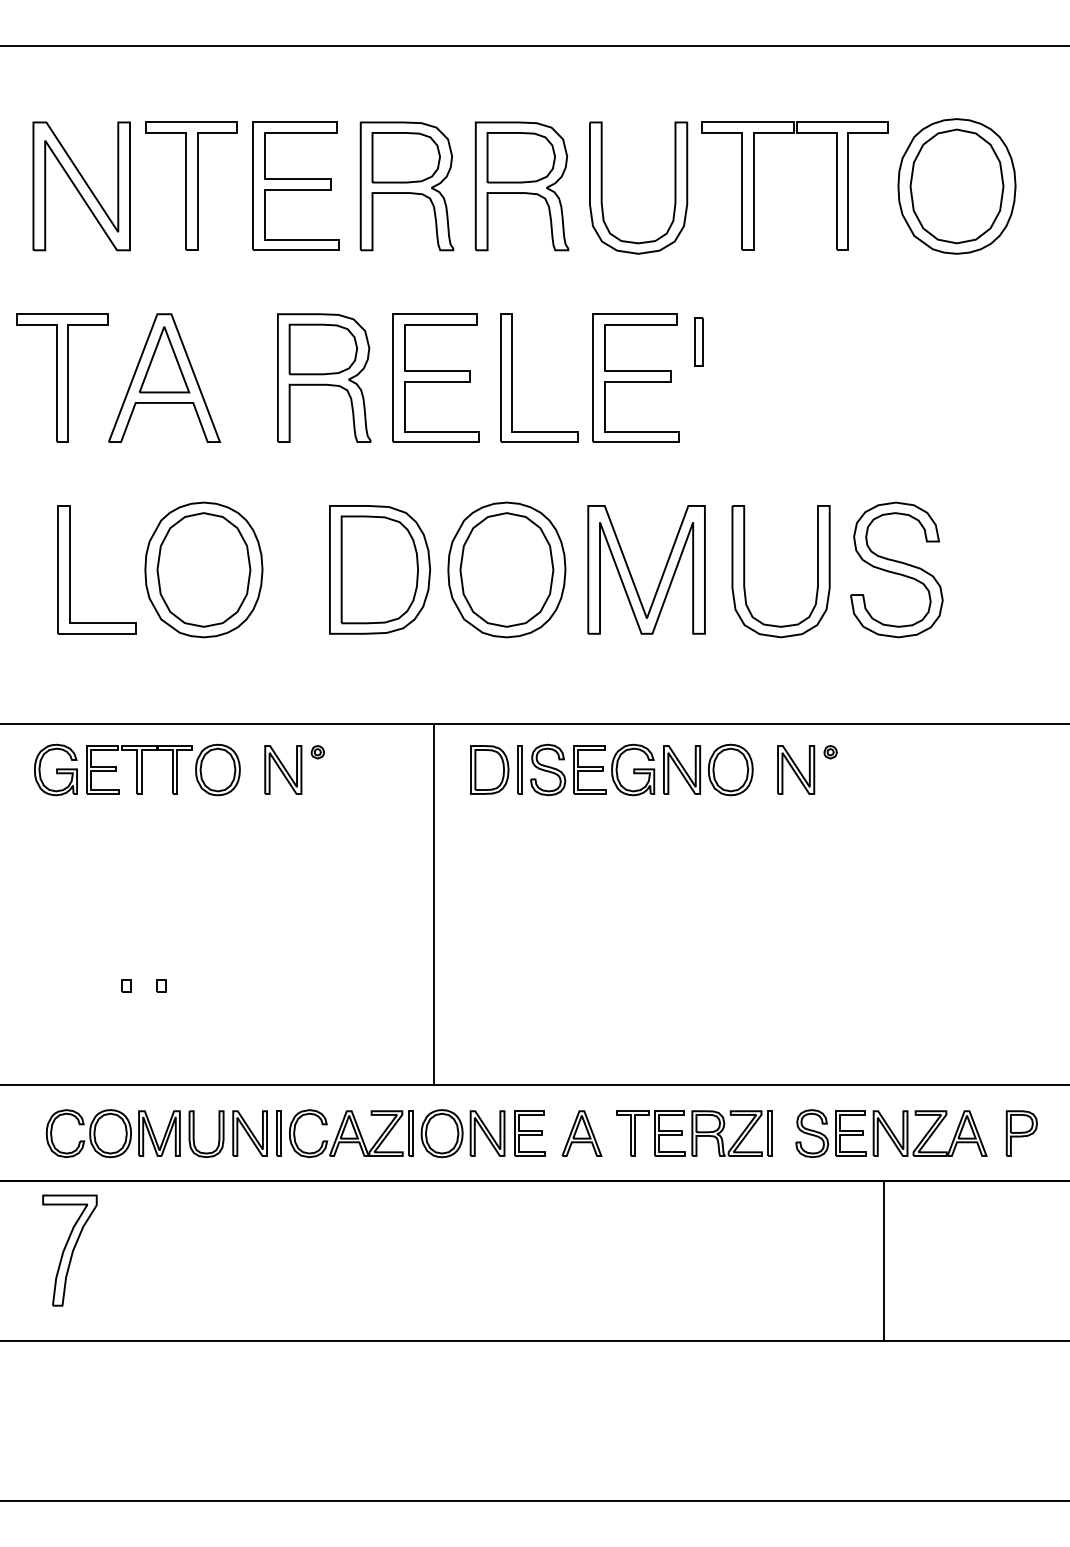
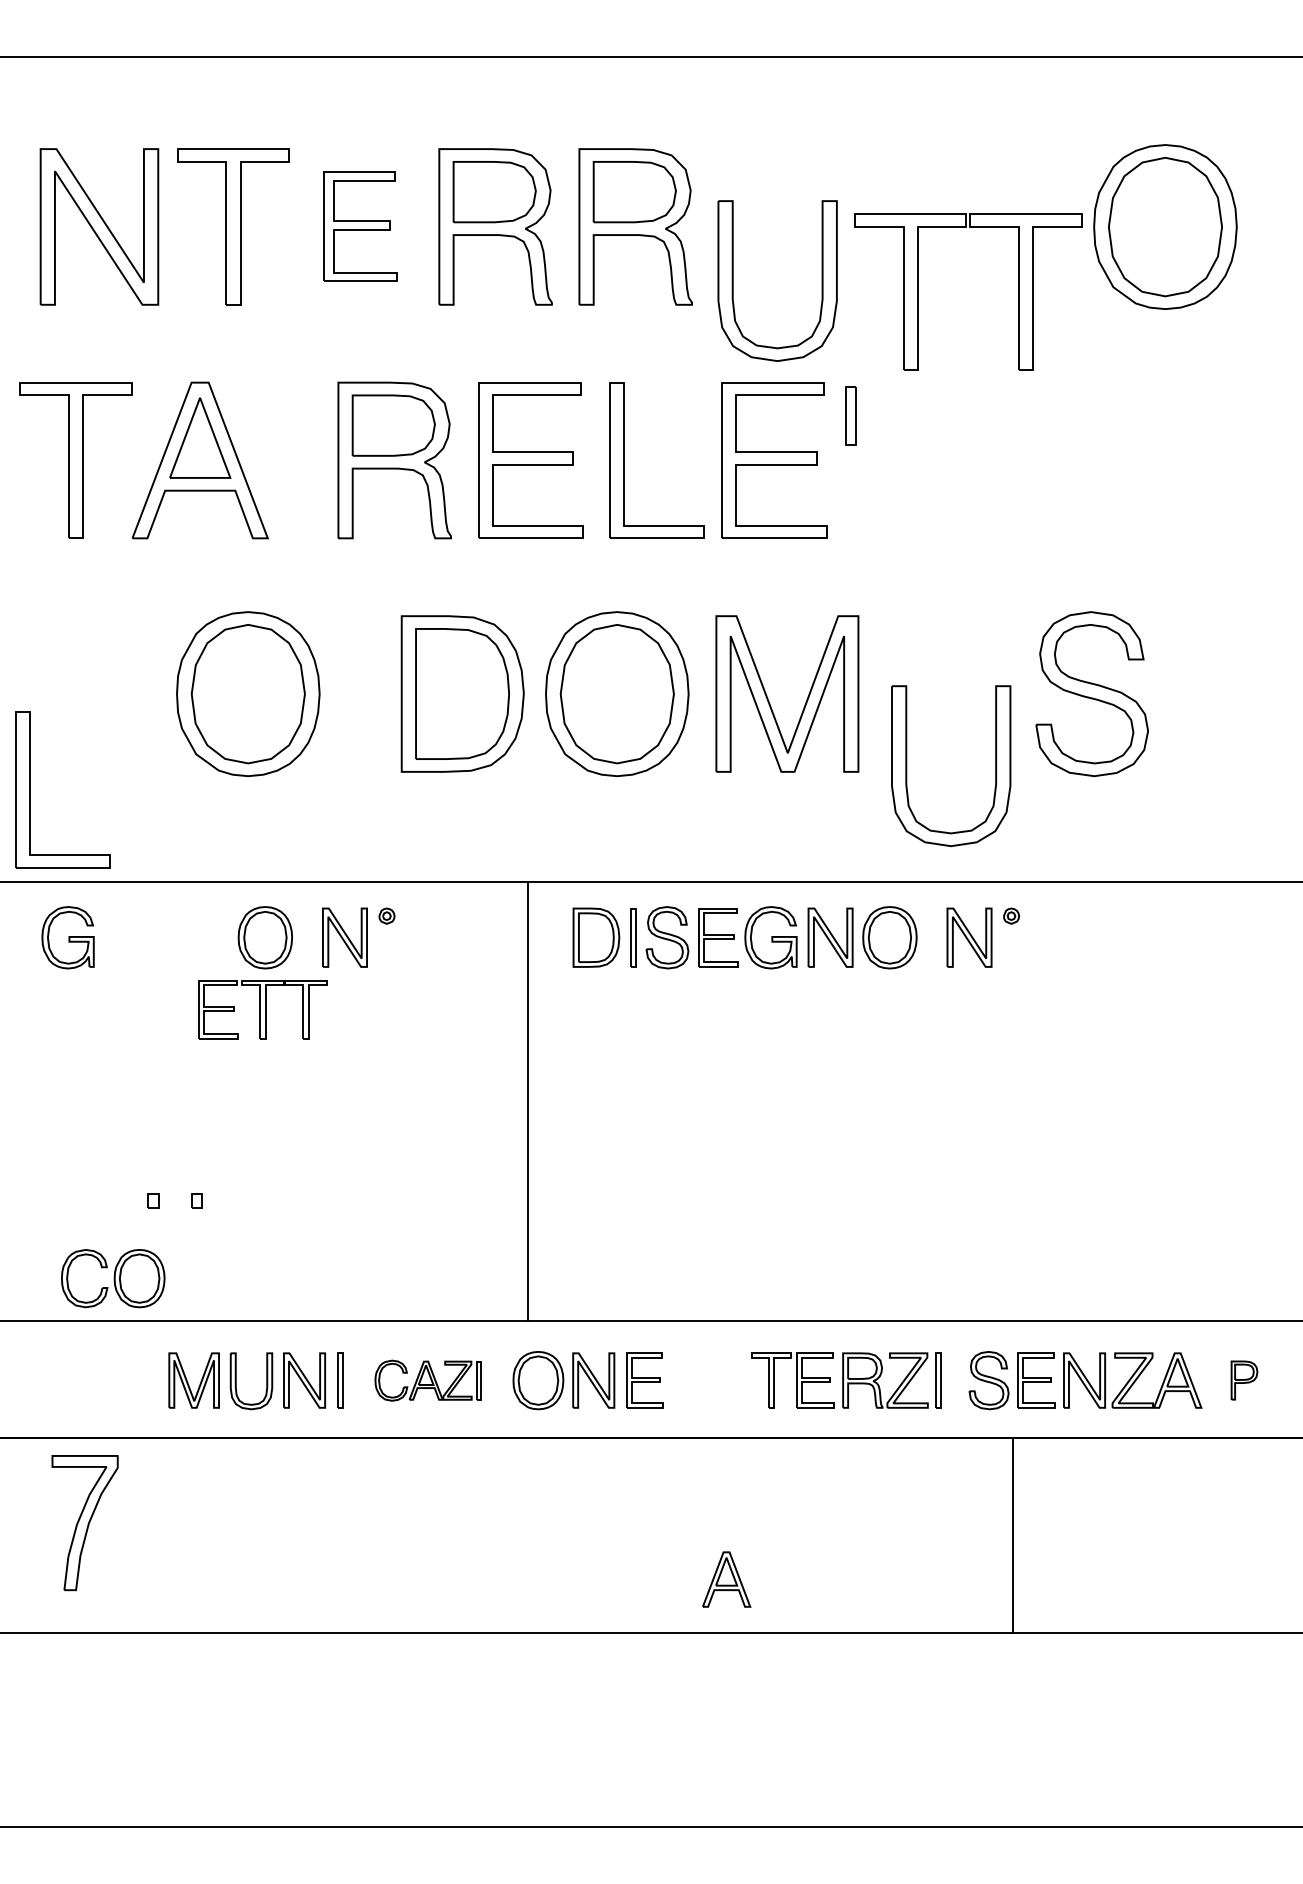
part: (296, 186) -> (360, 226), size x0.7
part: (754, 186) -> (918, 291), moved
part: (602, 187) -> (733, 280), moved
part: (70, 569) -> (30, 789), moved
part: (745, 571) -> (907, 765), moved
part: (139, 769) -> (262, 1009), moved
part: (89, 1133) -> (113, 1278), moved
part: (351, 1133) -> (427, 1380), size x0.7
part: (581, 1133) -> (726, 1579), moved
part: (1021, 1133) -> (1244, 1380), size x0.7
line: (884, 1260) -> (1013, 1535), moved

